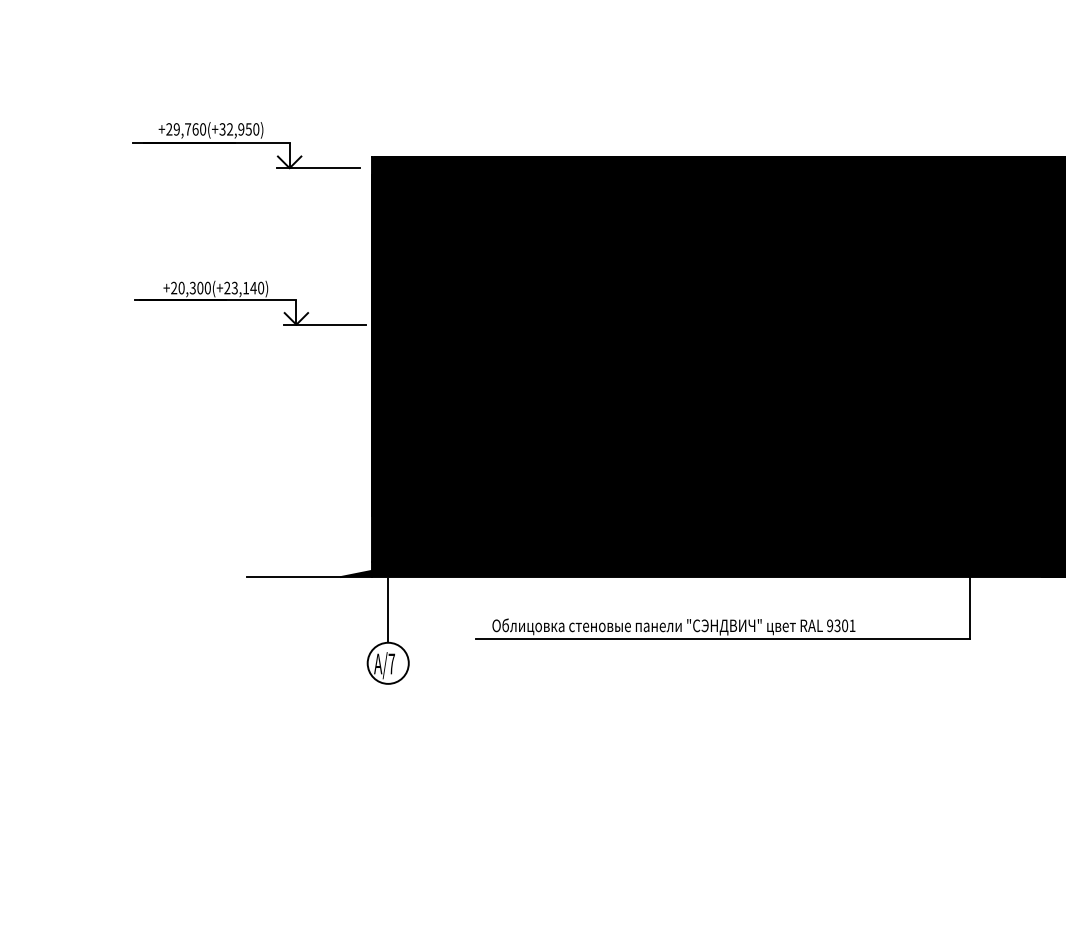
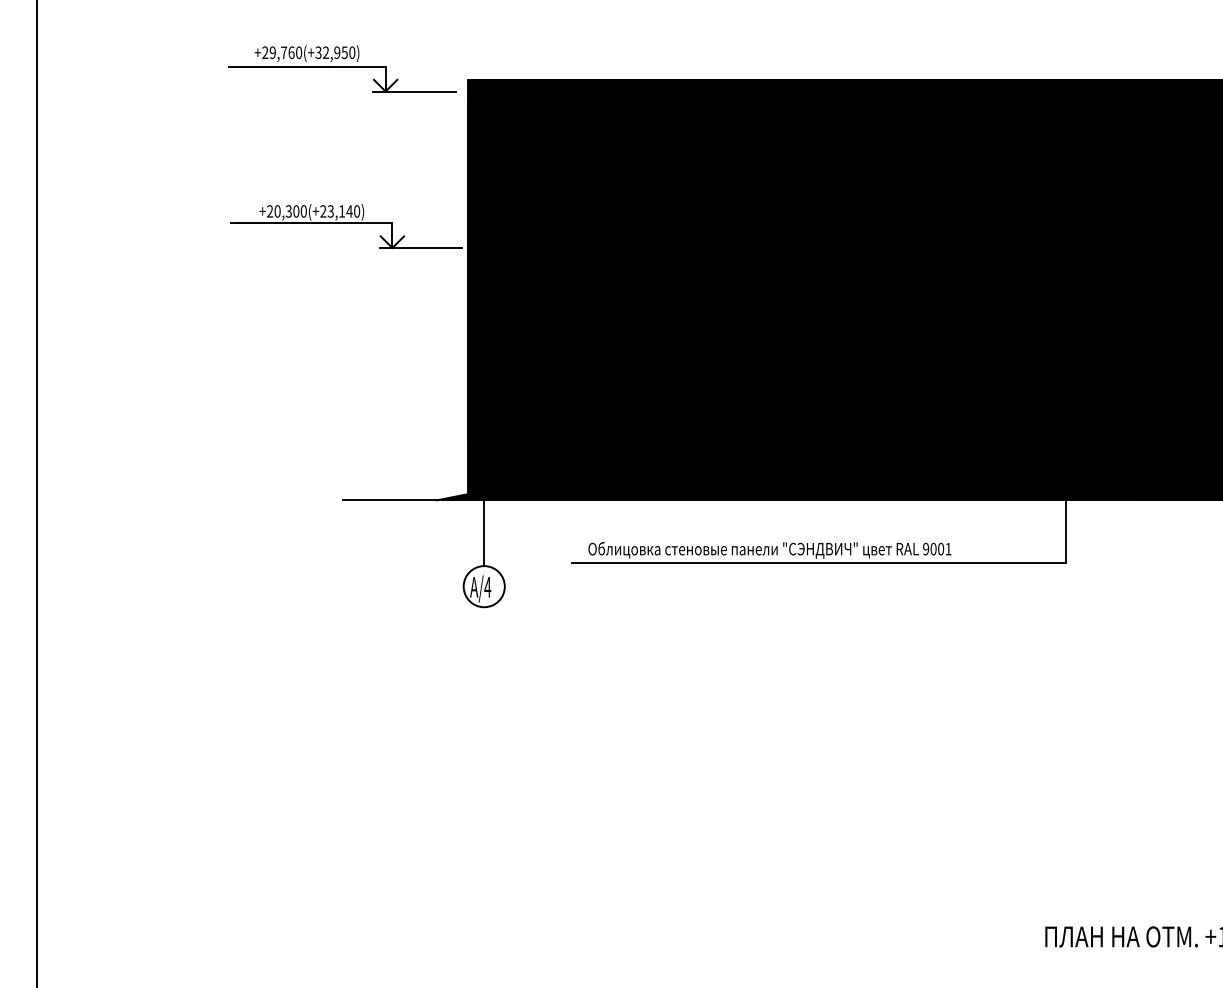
text: (837, 626) -> (933, 549), 9301 -> 9001
text: (391, 664) -> (487, 587), /7 -> /4

